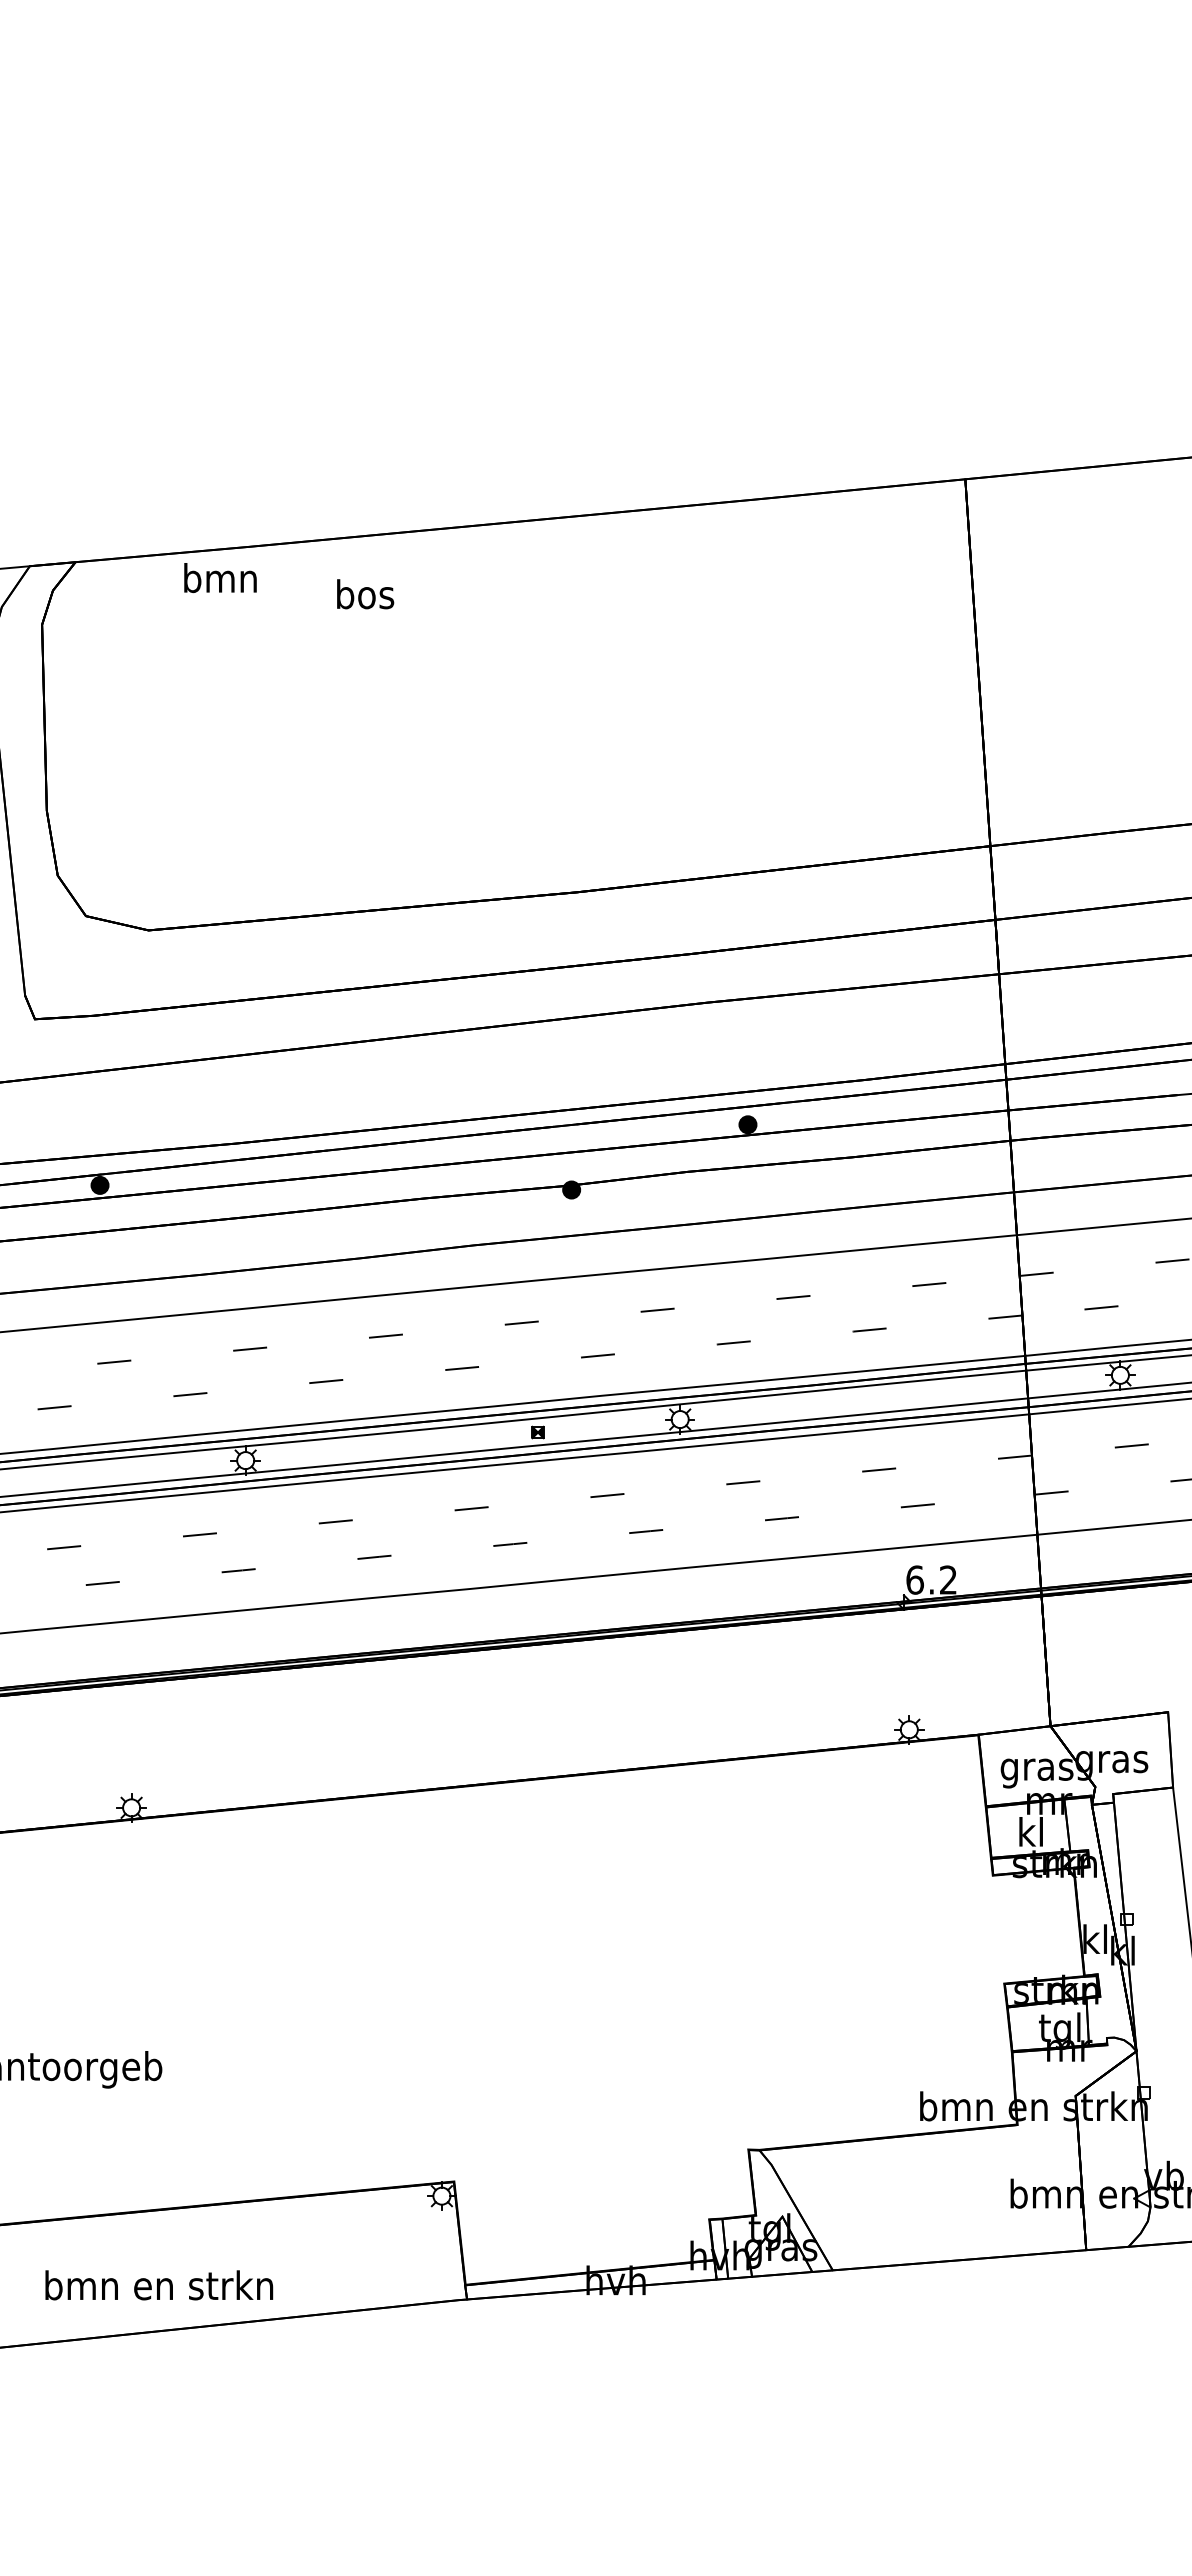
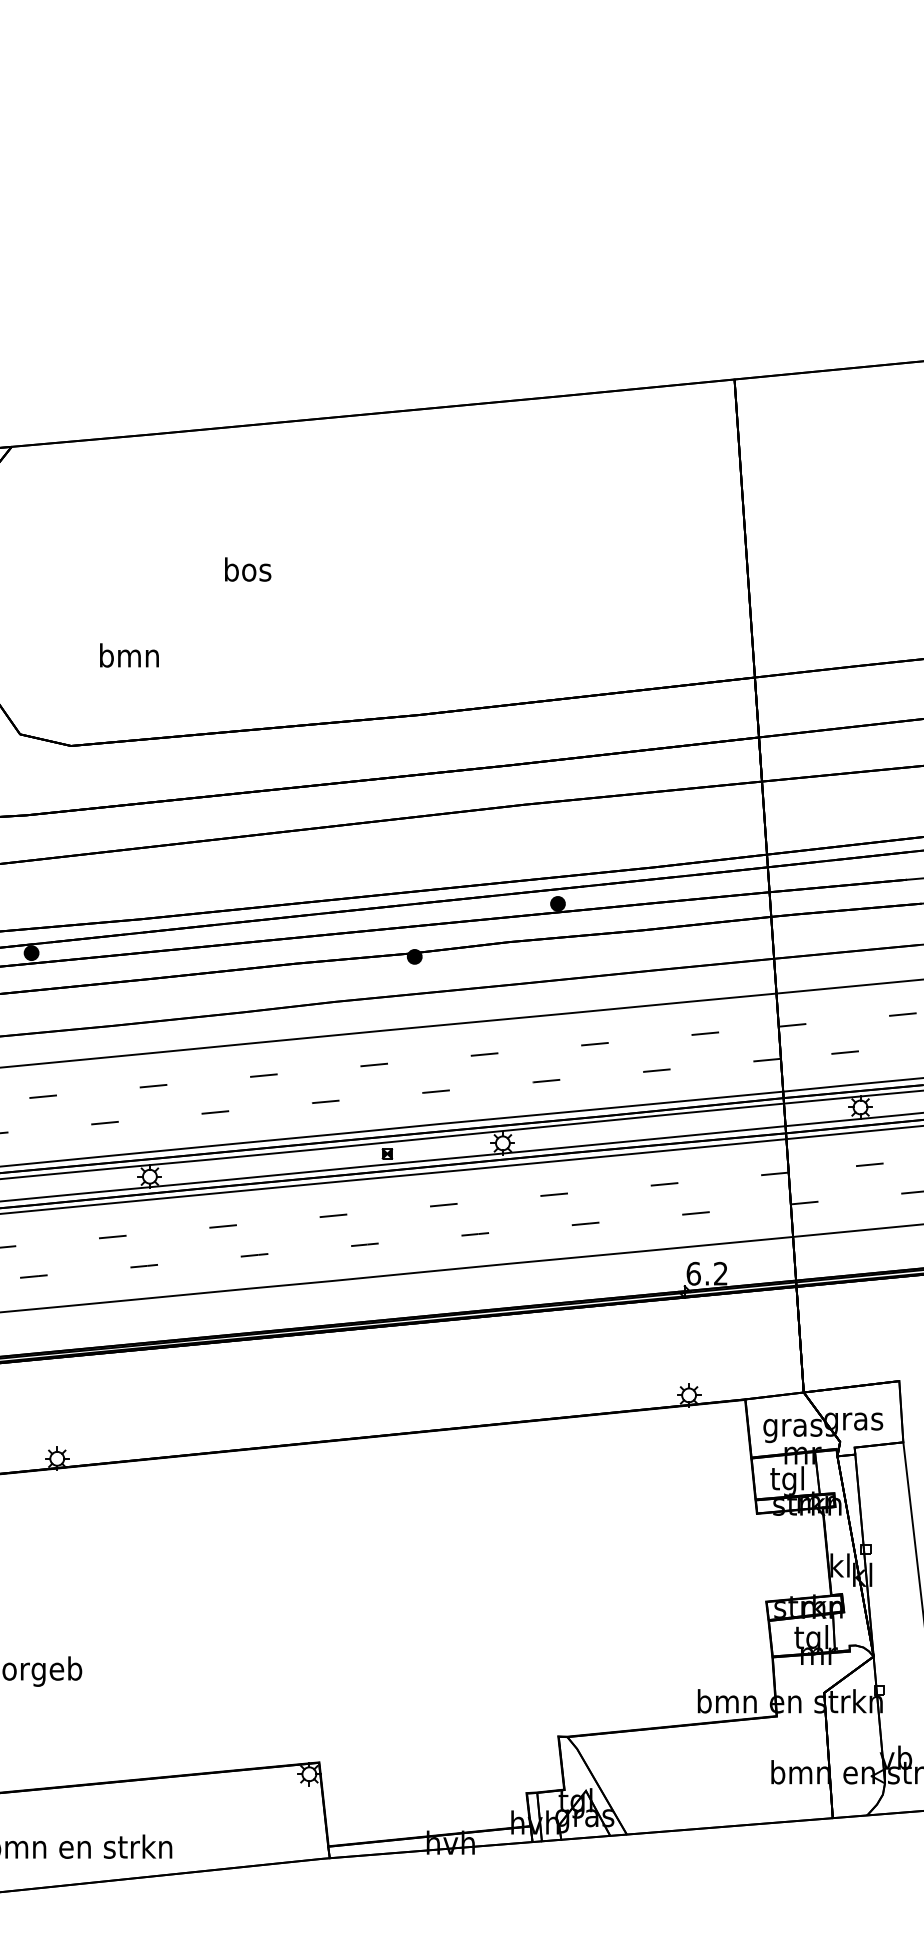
text: (220, 578) -> (129, 655), moved
text: (365, 594) -> (248, 569), moved
text: (1029, 1835) -> (786, 1481), kl -> tgl

